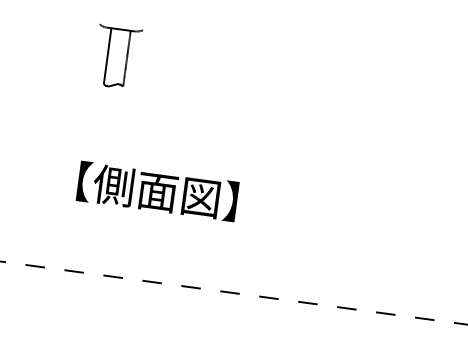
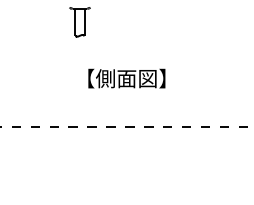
text: (156, 191) -> (126, 78), moved

